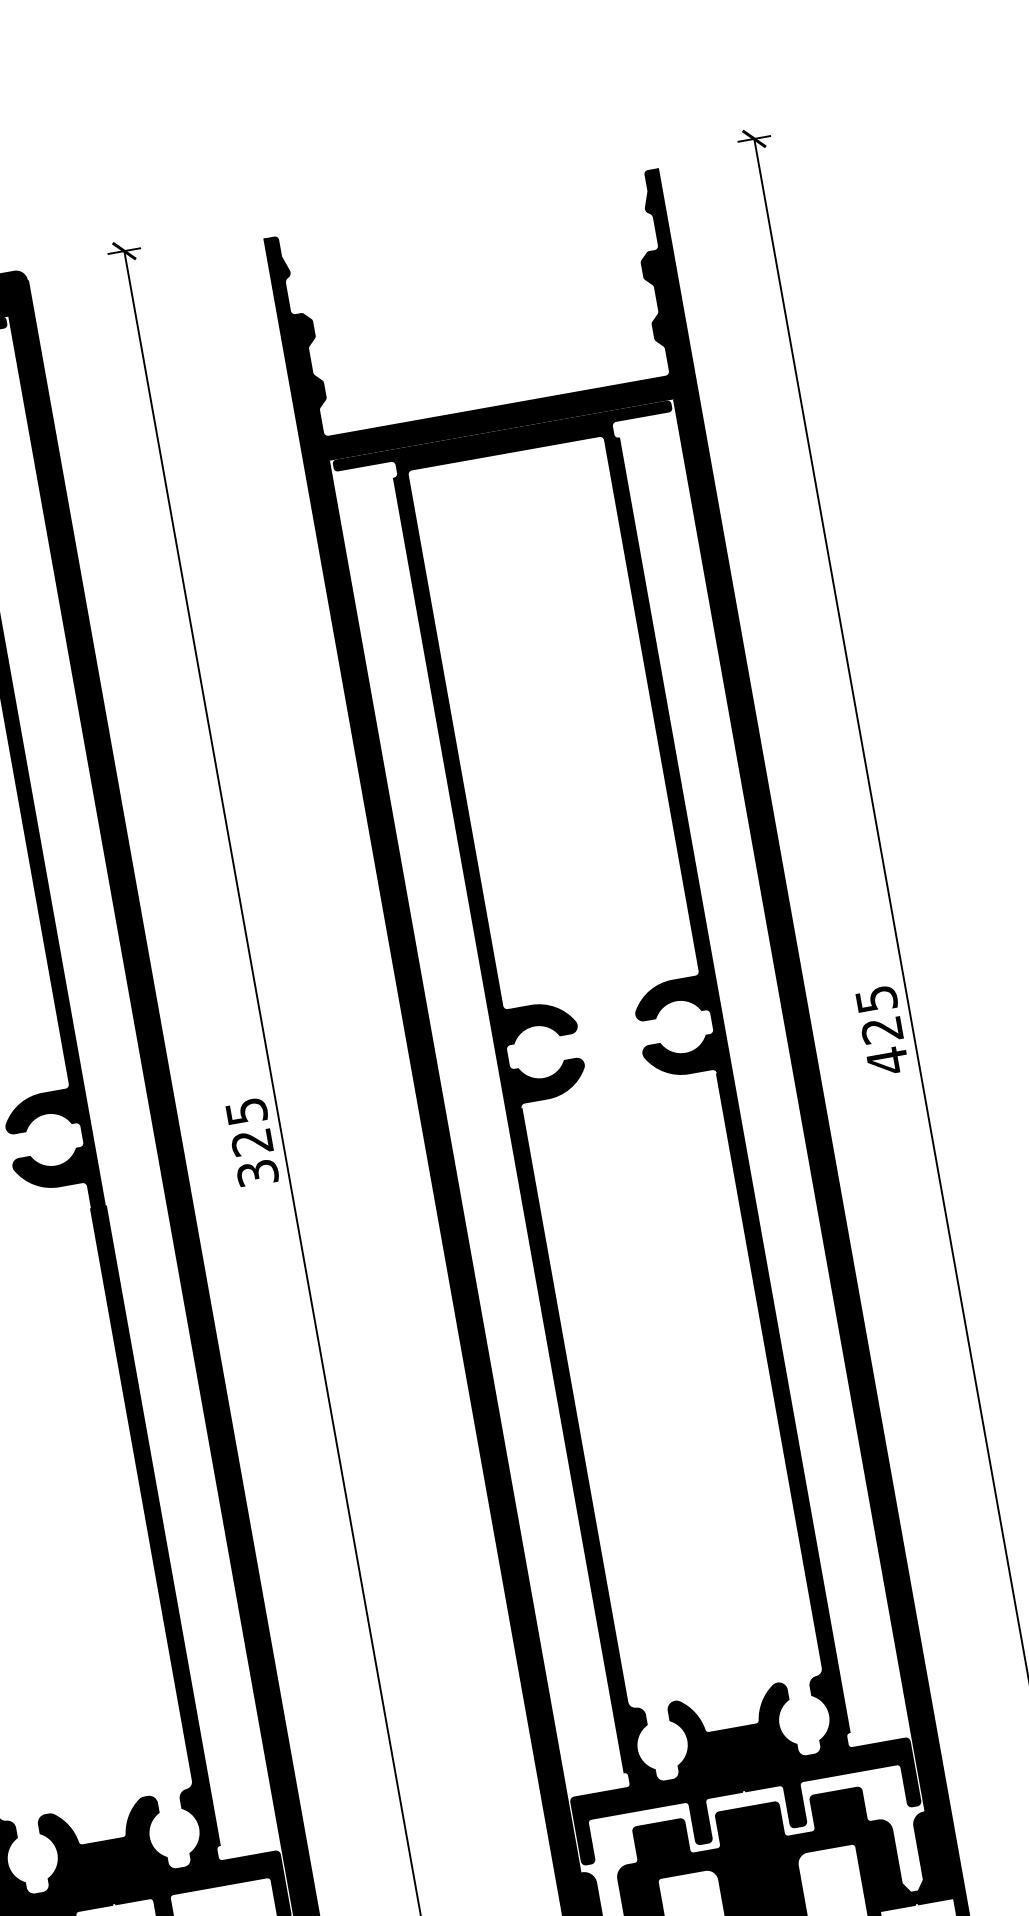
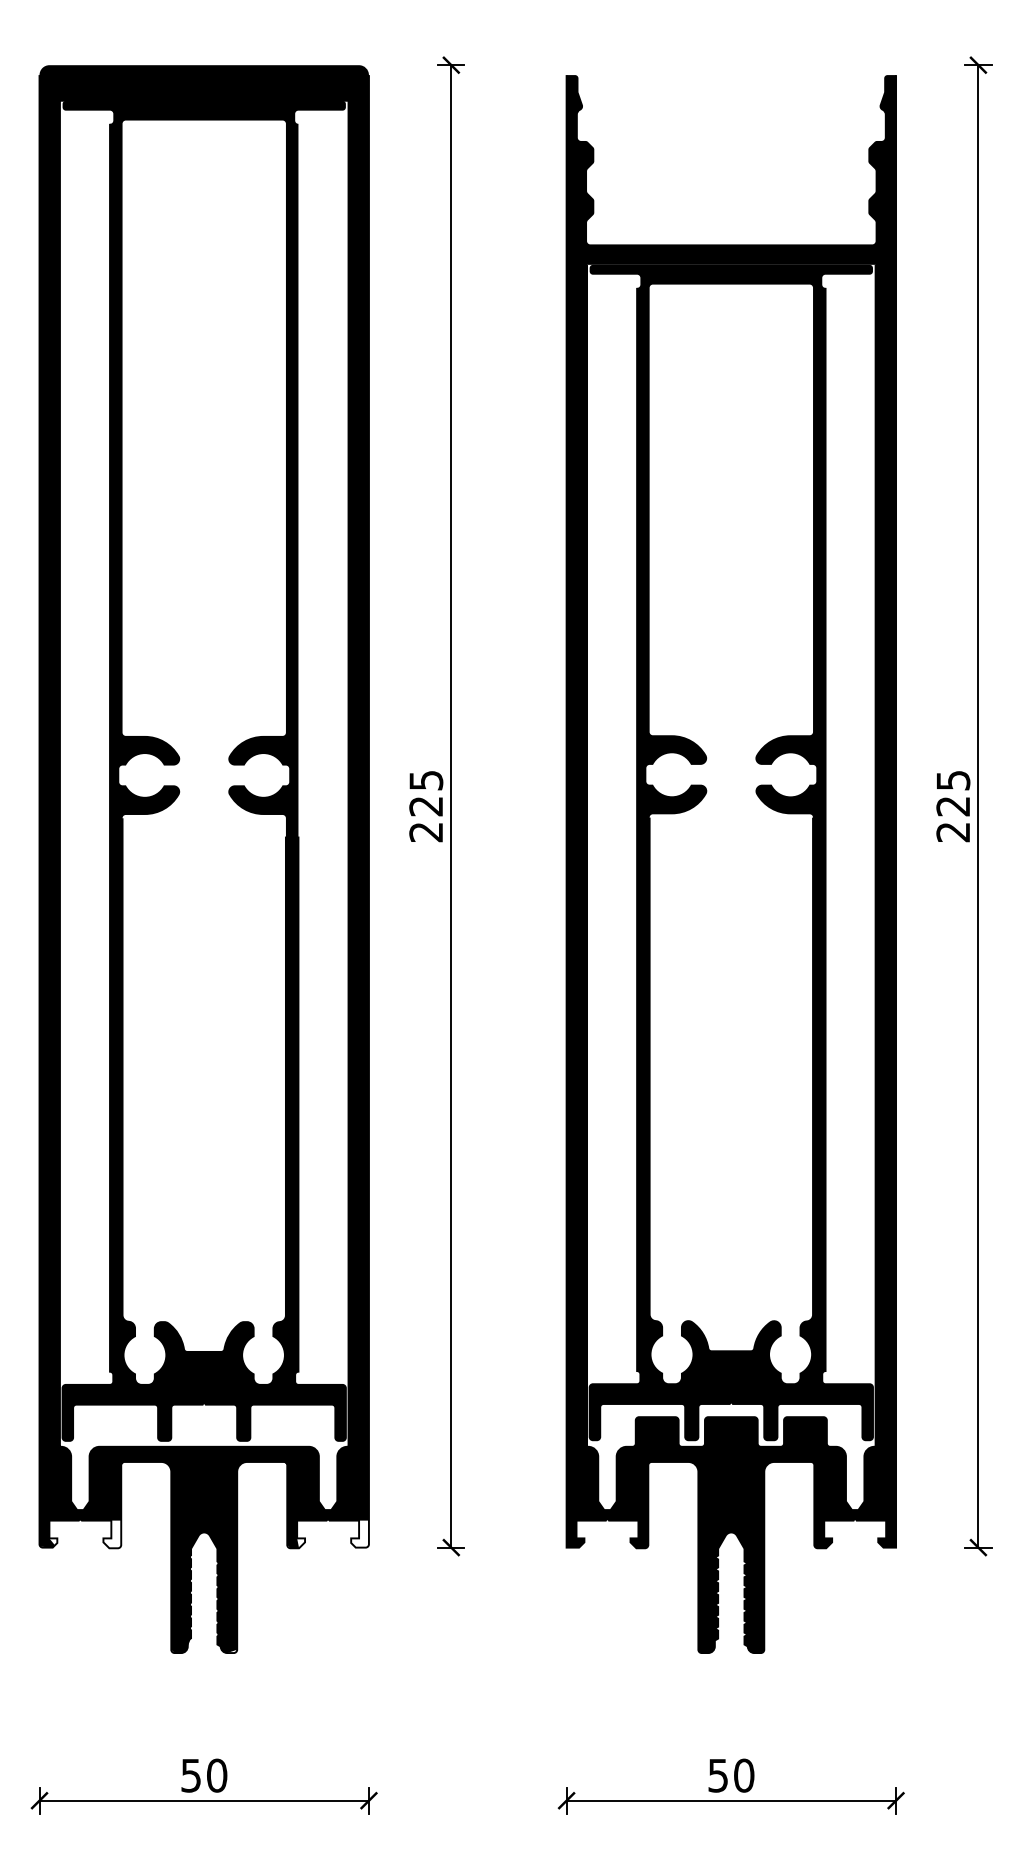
text: (886, 1061) -> (952, 832), 425 -> 225
text: (258, 1173) -> (426, 832), 325 -> 225

